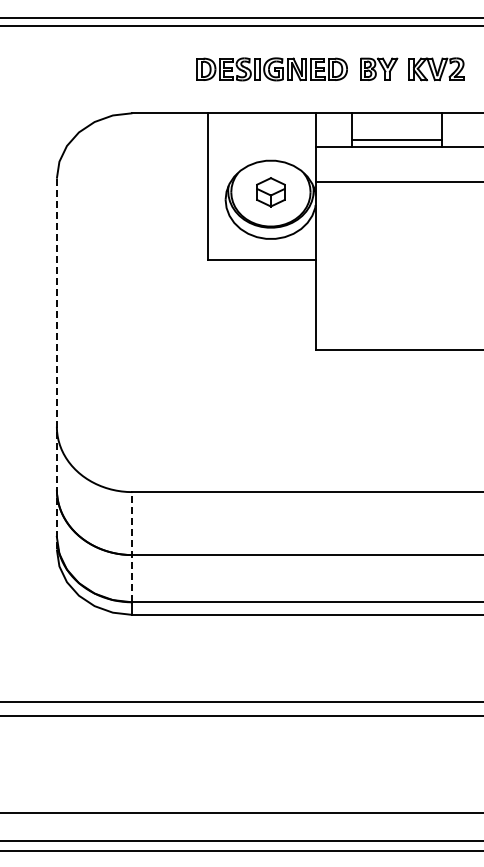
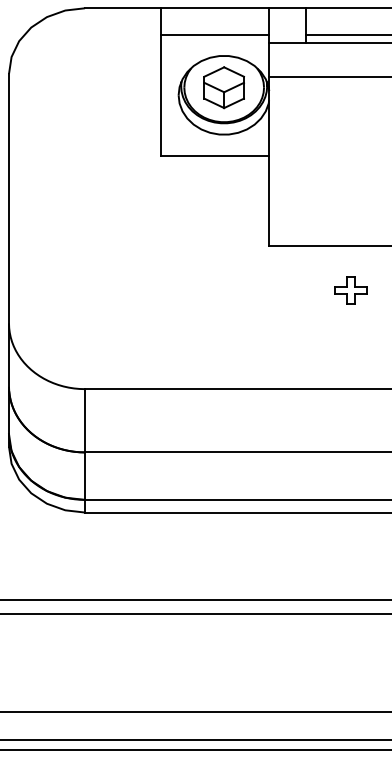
line: (261, 139) -> (214, 34), added
part: (270, 192) -> (223, 87), size x1.43
line: (56, 363) -> (8, 259), dashed -> solid
part: (396, 393) -> (350, 289), added
line: (132, 546) -> (85, 443), dashed -> solid

